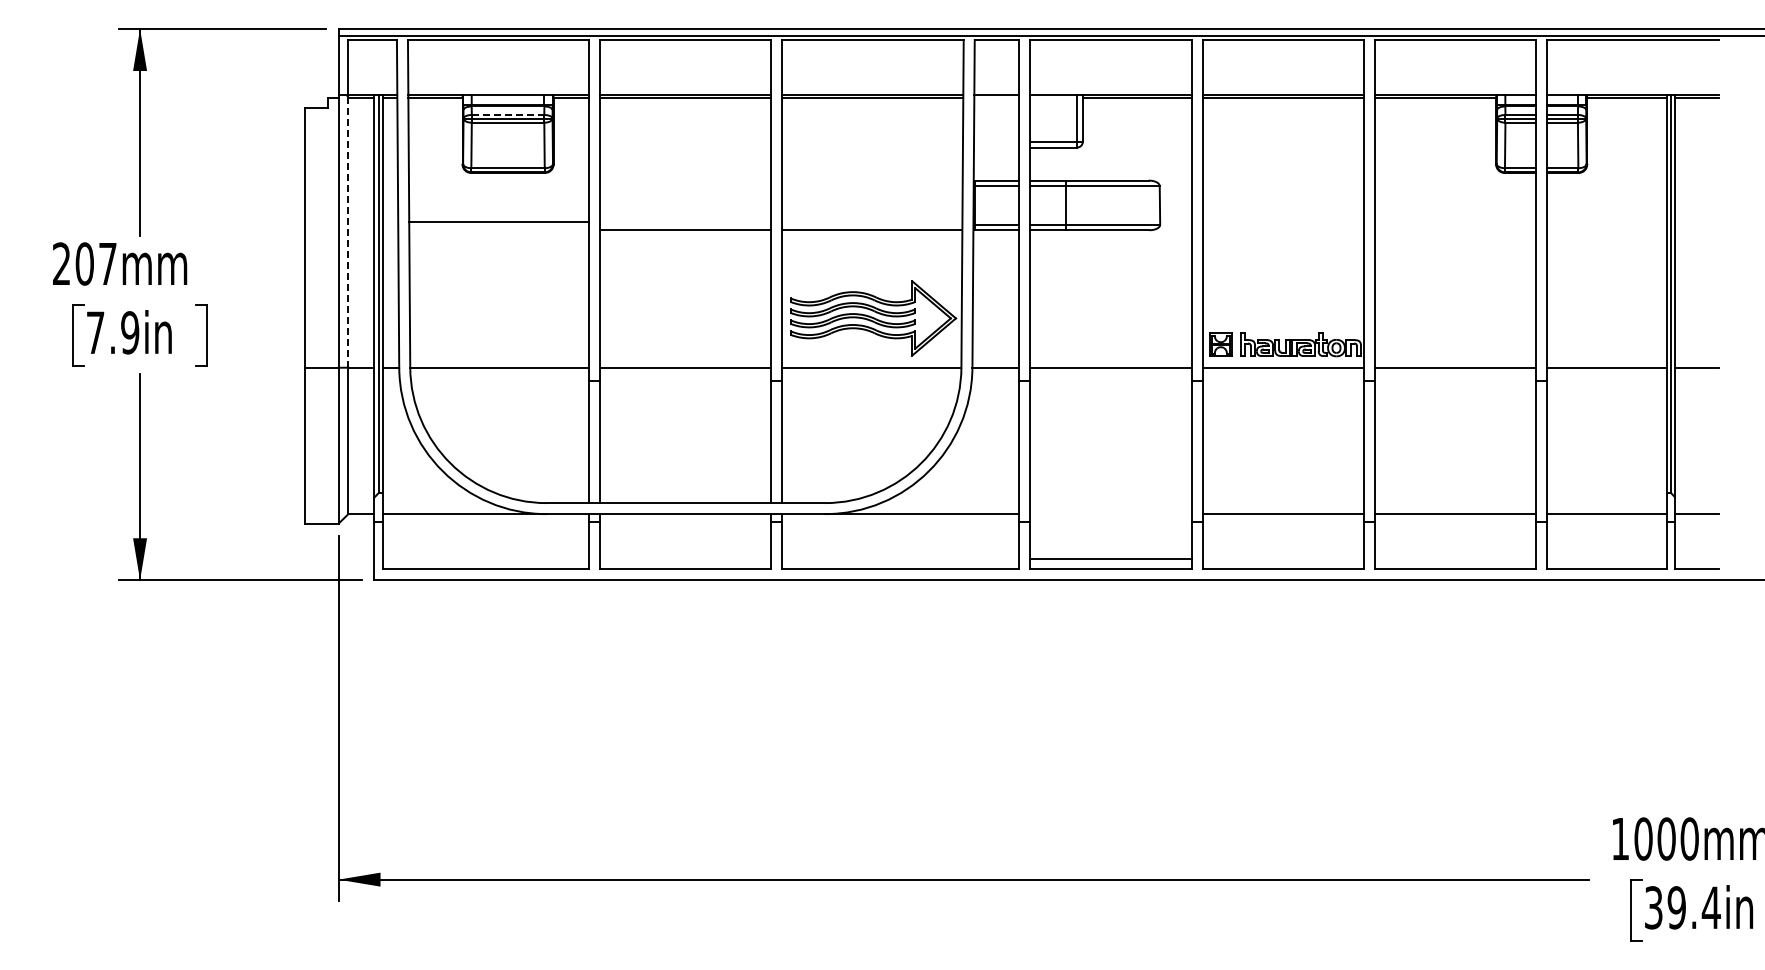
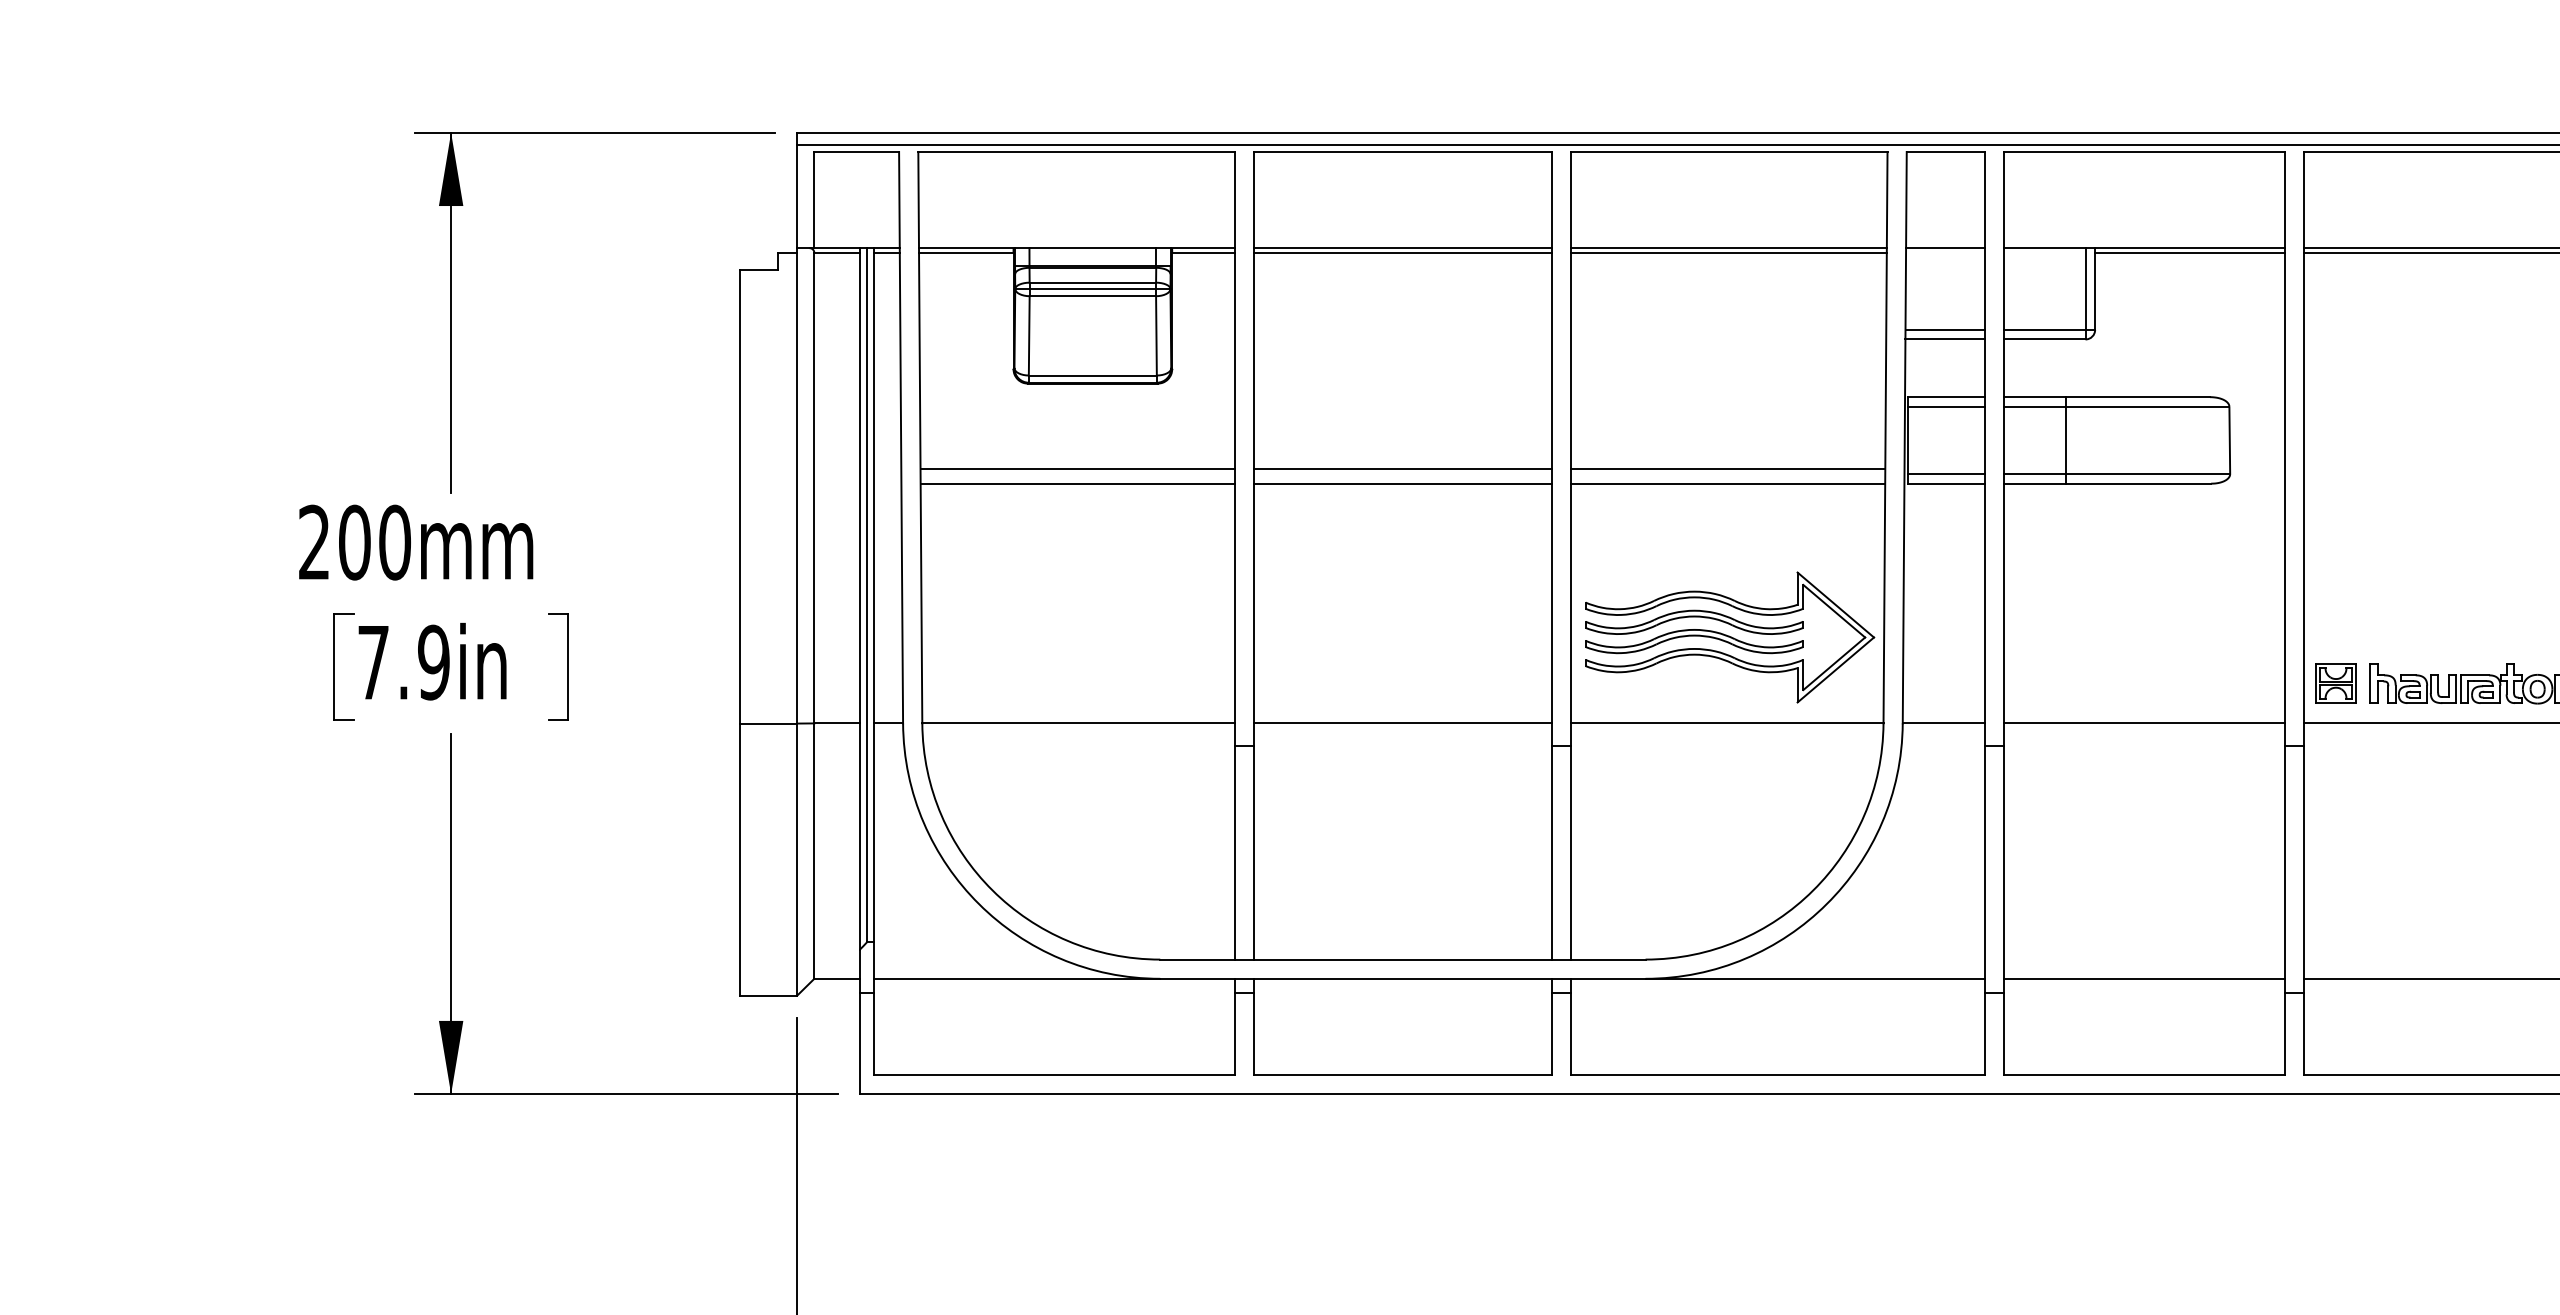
line: (508, 114) -> (1093, 281), dashed -> solid
line: (996, 142) -> (1944, 330), added
line: (996, 147) -> (1944, 339), added
line: (685, 221) -> (1402, 468), added
line: (872, 221) -> (1728, 468), added
line: (499, 230) -> (1077, 484), added
line: (348, 232) -> (814, 487), dashed -> solid
text: (107, 263) -> (394, 541), 207mm -> 200mm
line: (1110, 559) -> (2143, 979), moved

